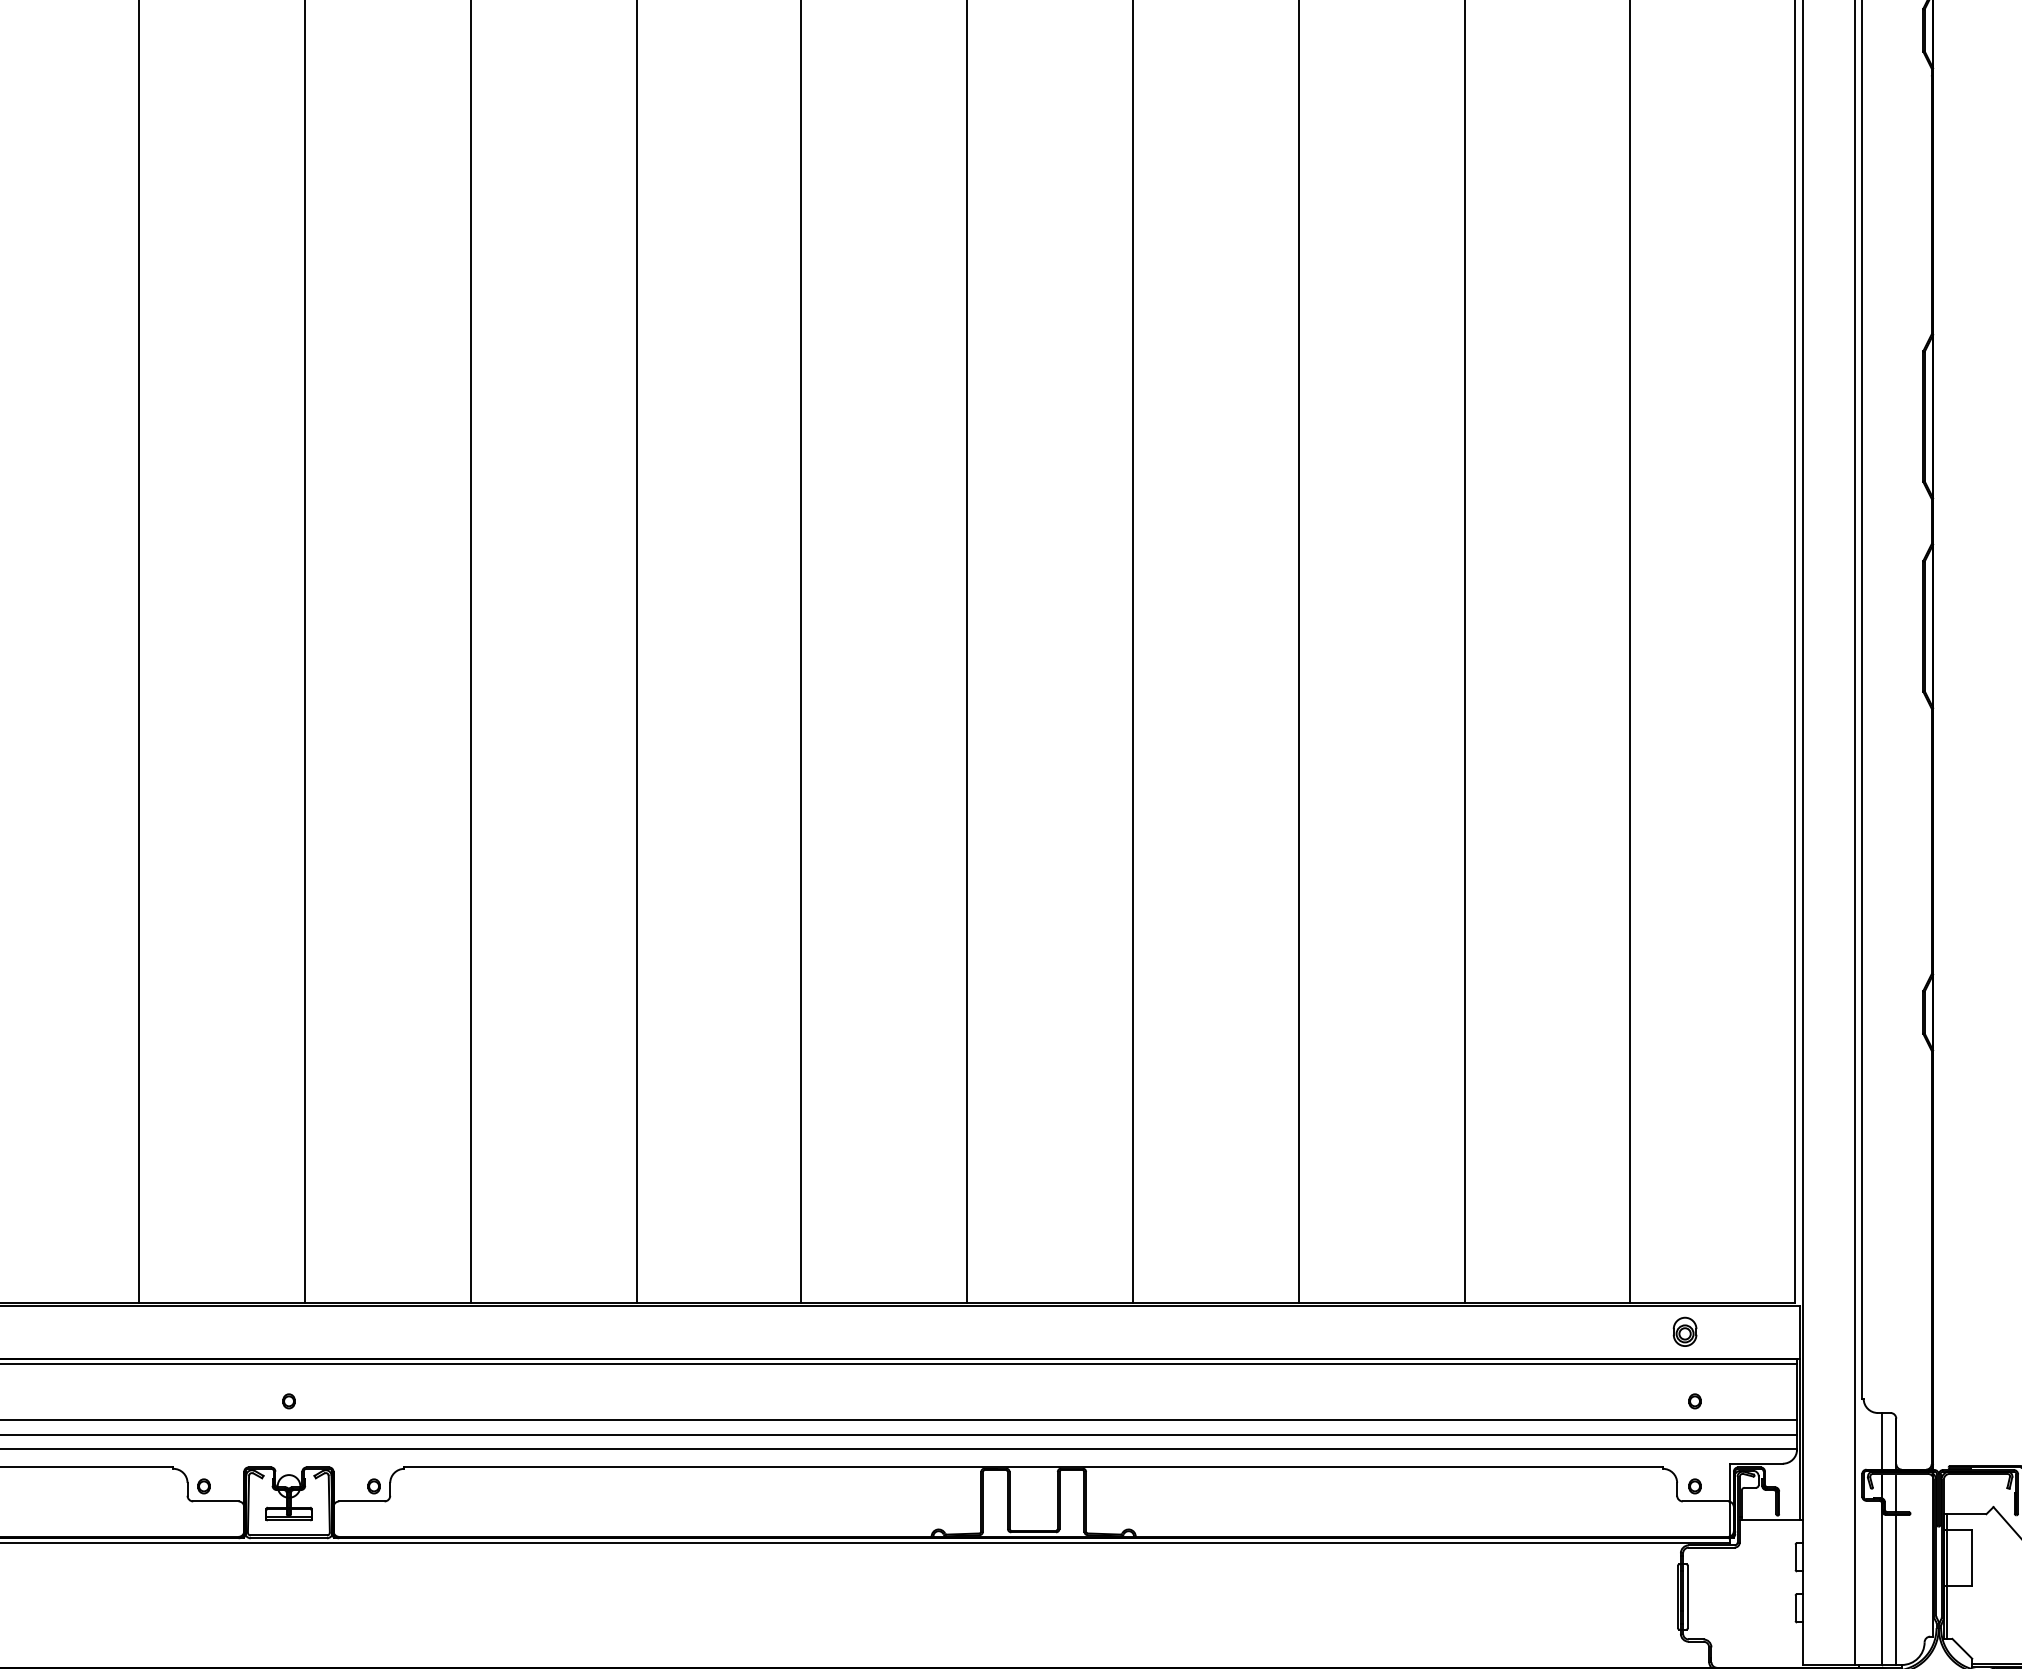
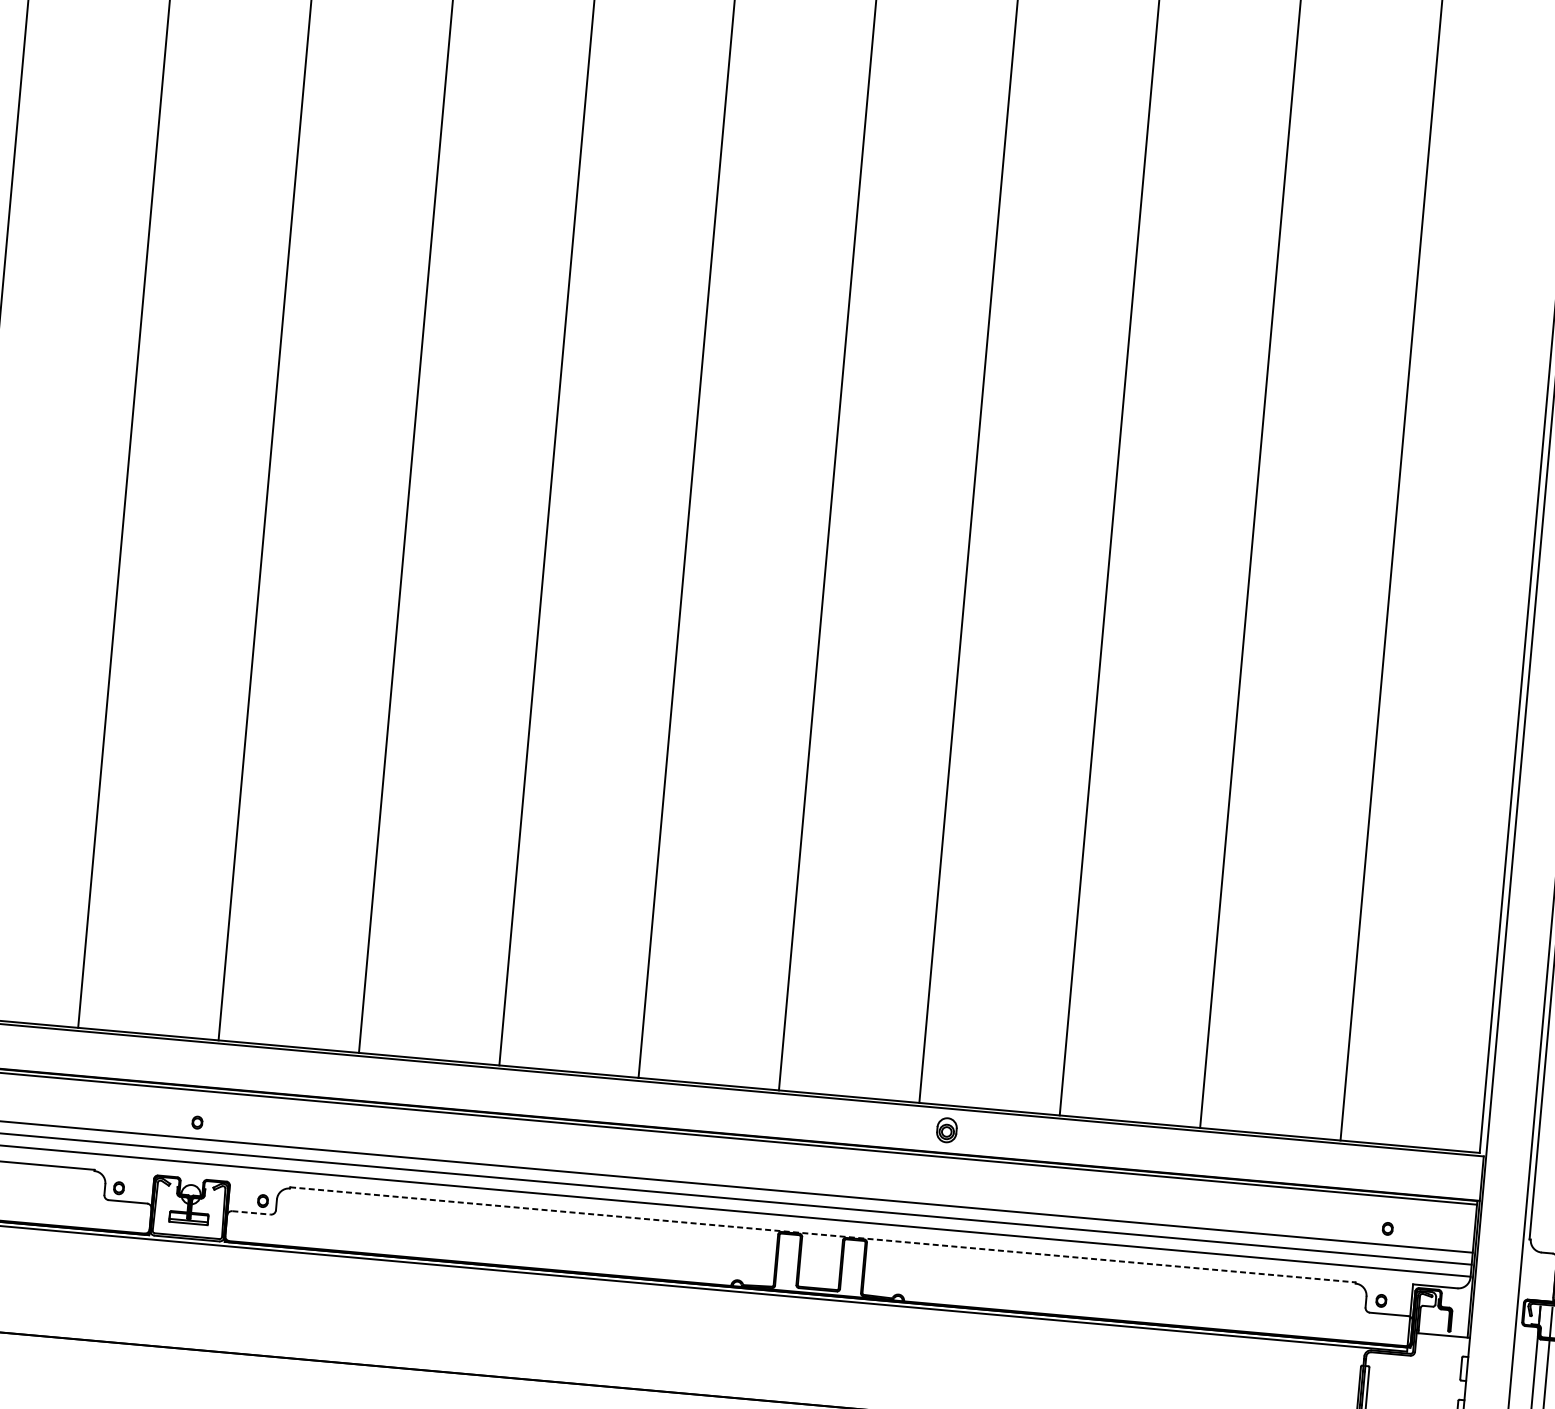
part: (1684, 1331) -> (946, 1129), moved
line: (1882, 1440) -> (1543, 1276), removed
line: (1034, 1467) -> (823, 1234), solid -> dashed
line: (361, 1501) -> (251, 1212), solid -> dashed

